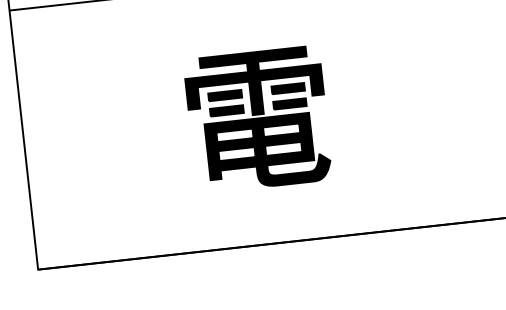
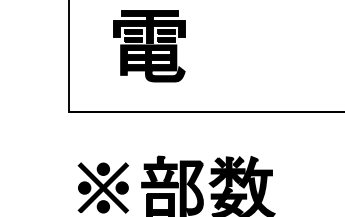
part: (258, 120) -> (149, 46), moved

